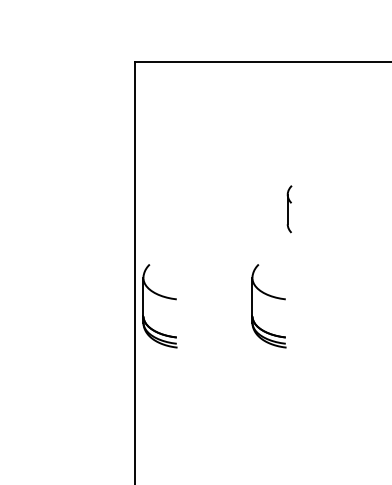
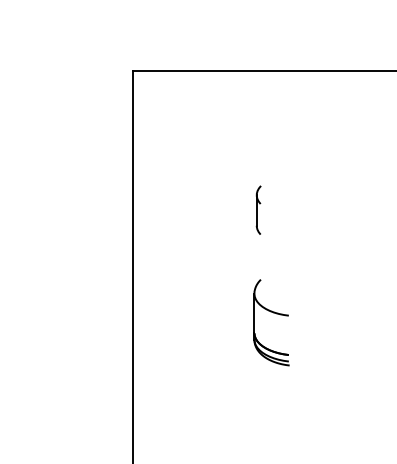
part: (289, 209) -> (258, 210), moved
part: (162, 297) -> (161, 313), removed

